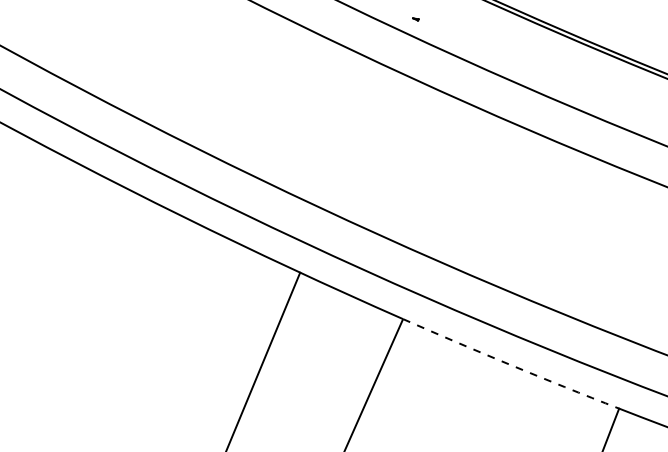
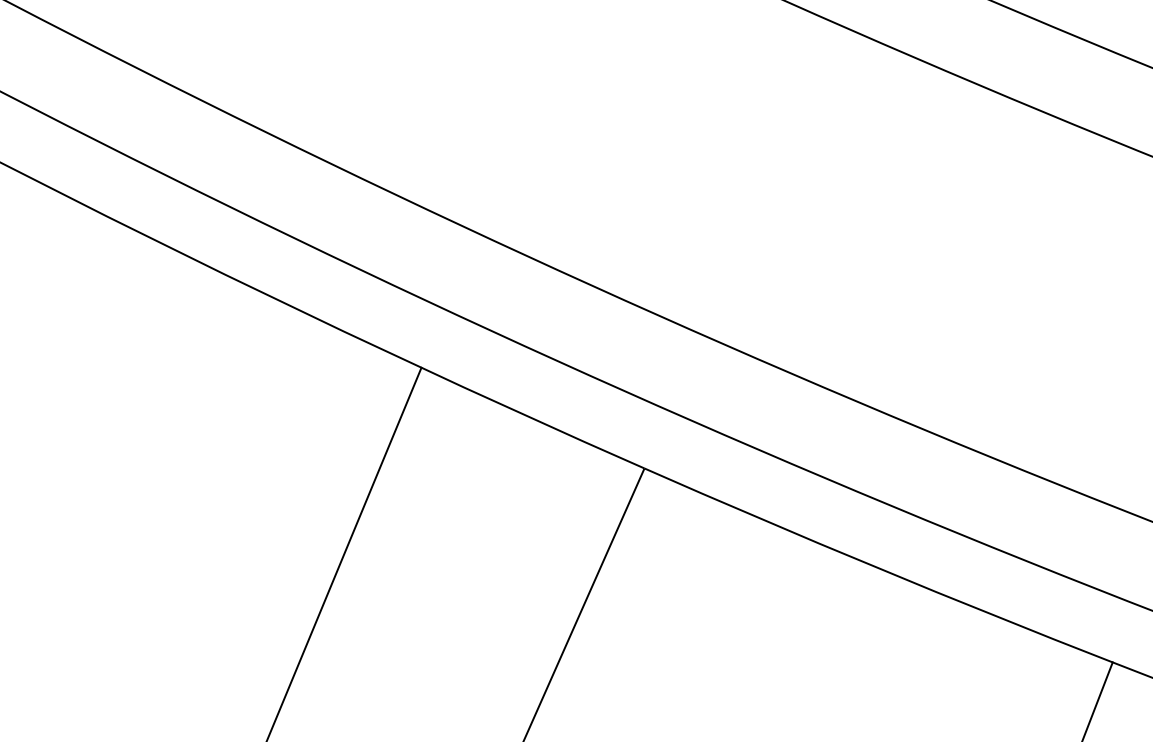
arc: (510, 365) -> (877, 568), dashed -> solid

